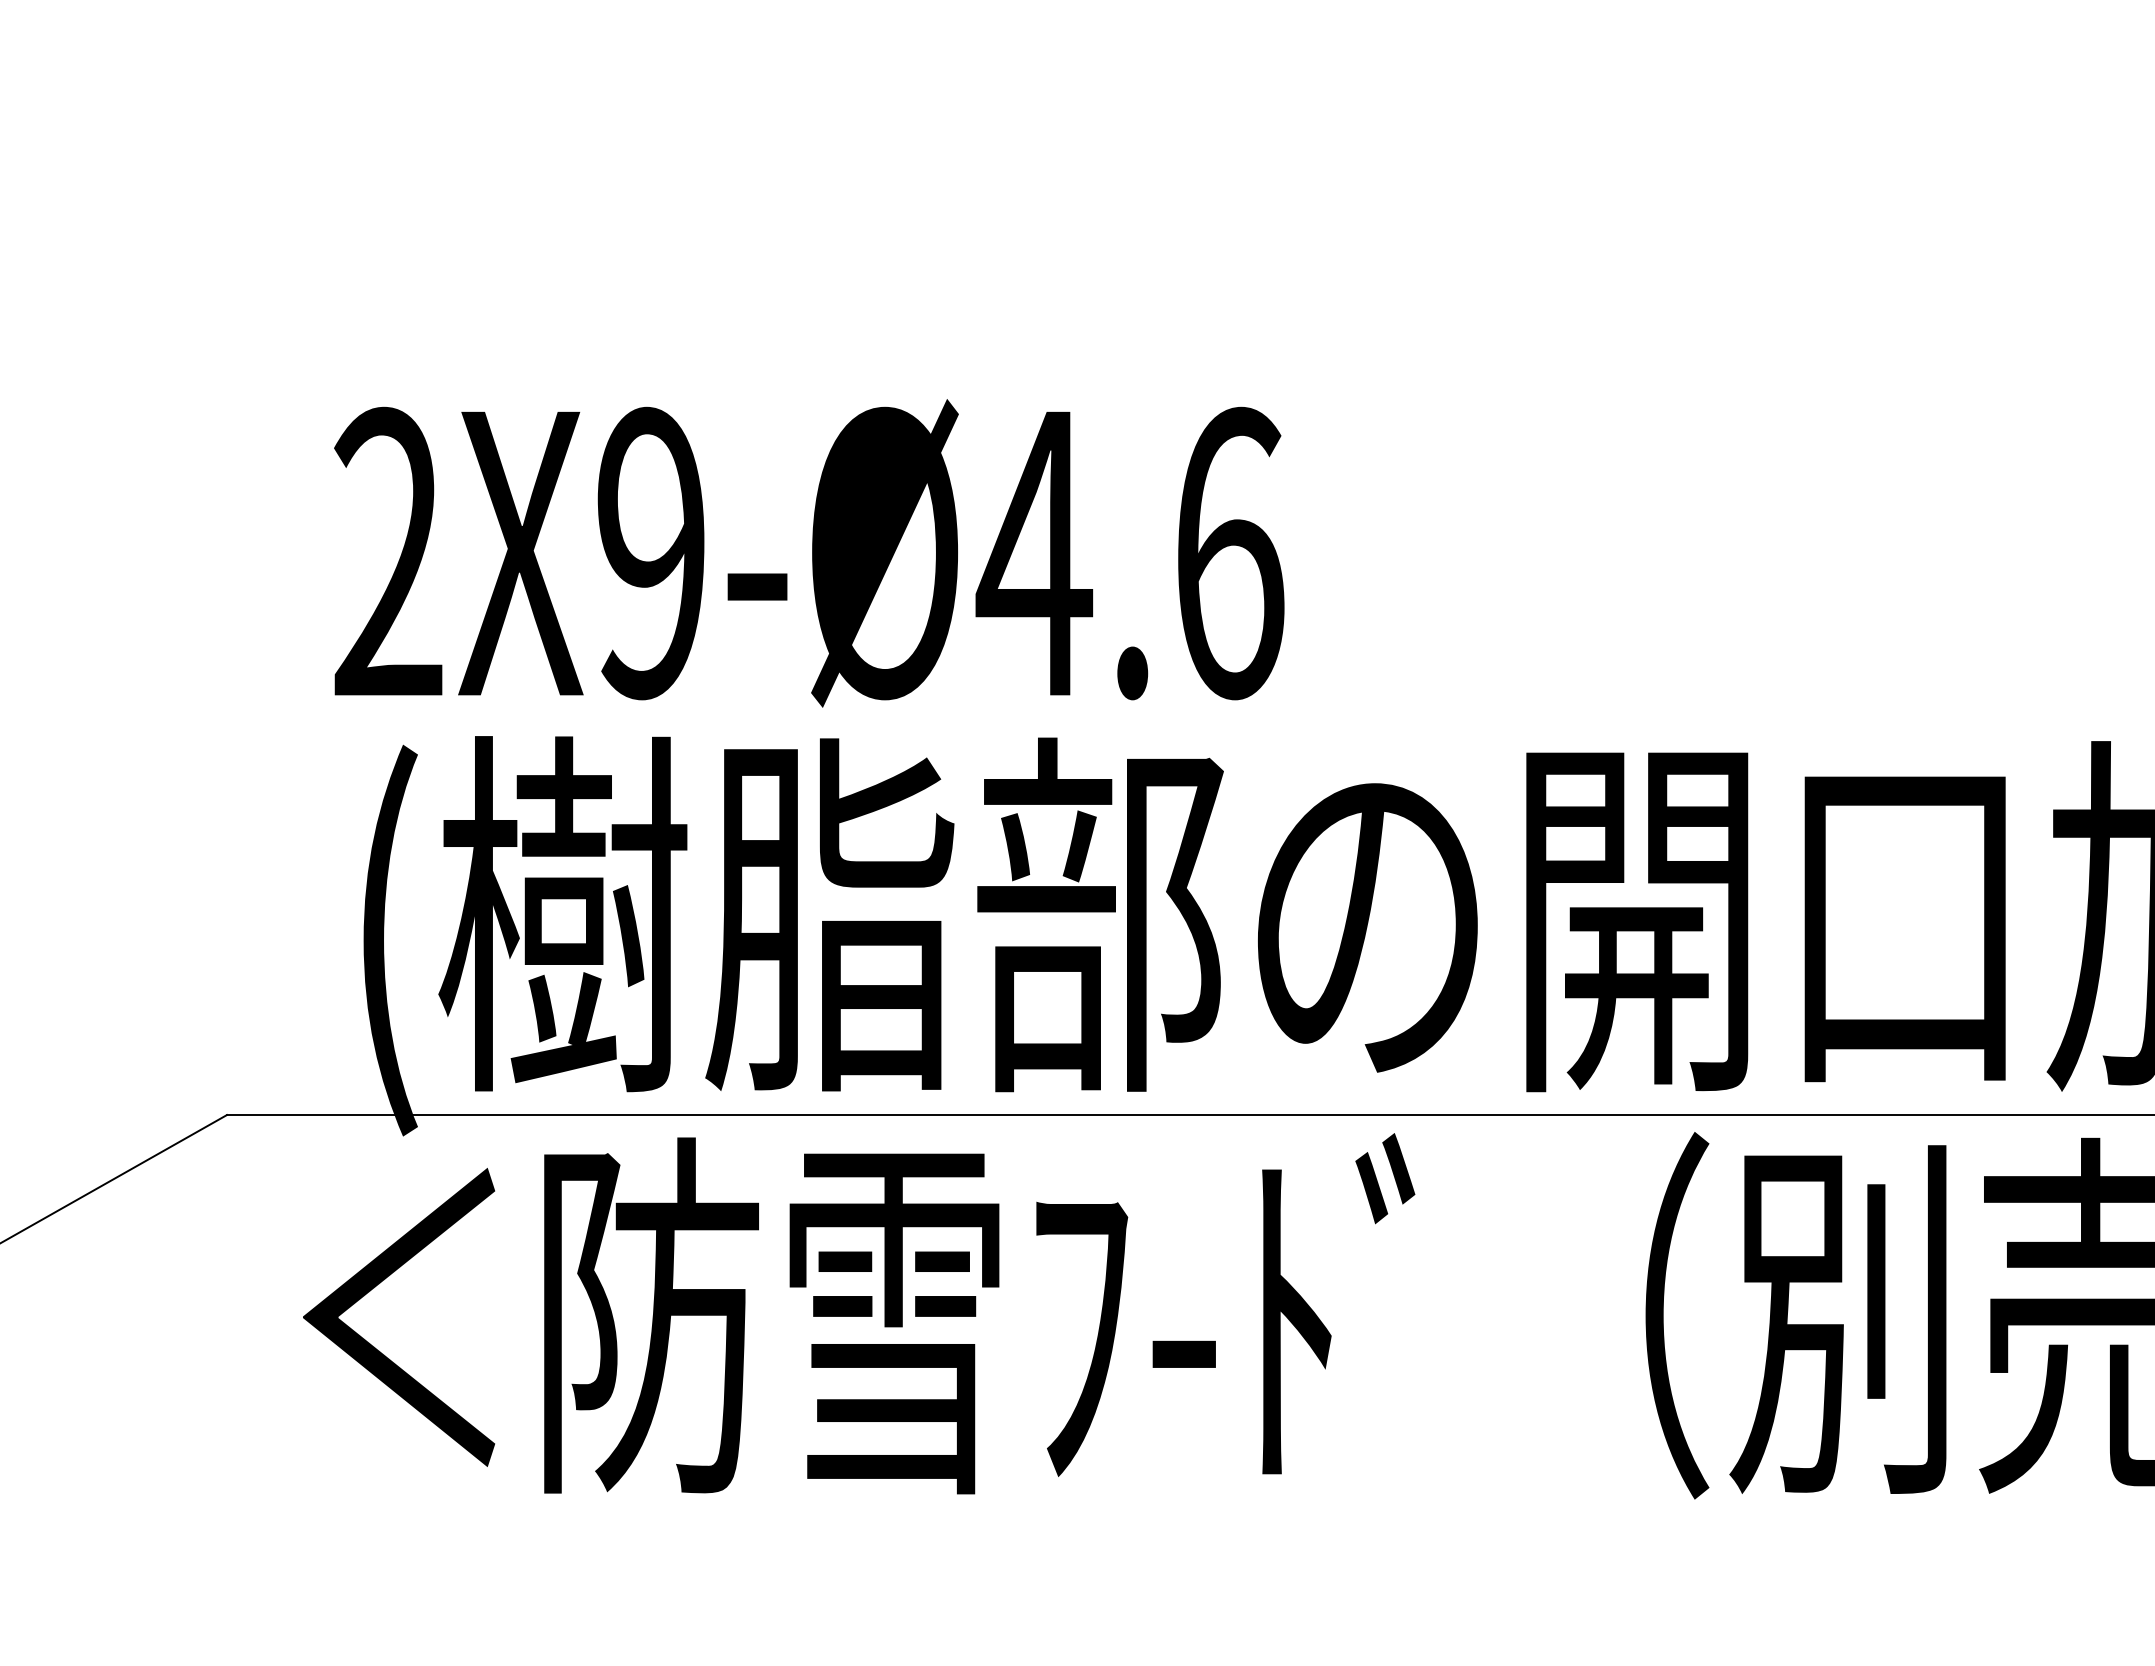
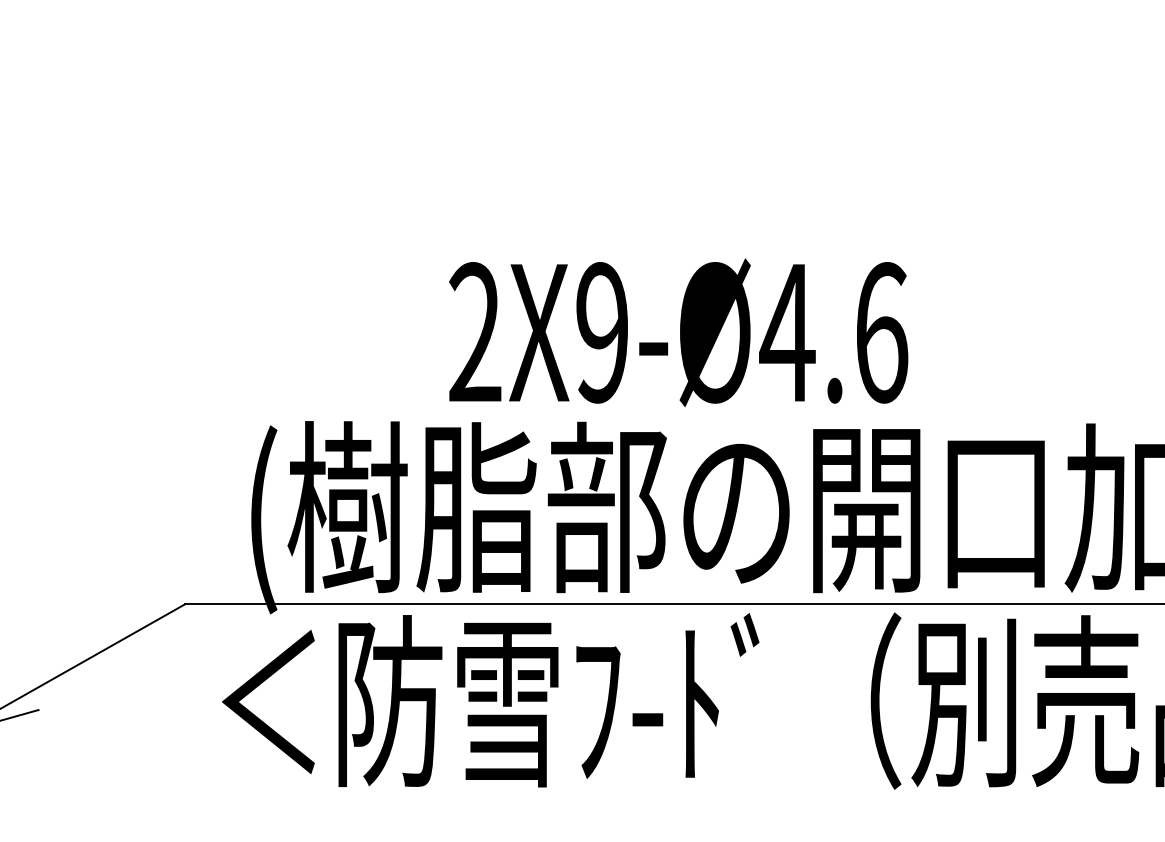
text: (808, 552) -> (678, 332), moved

